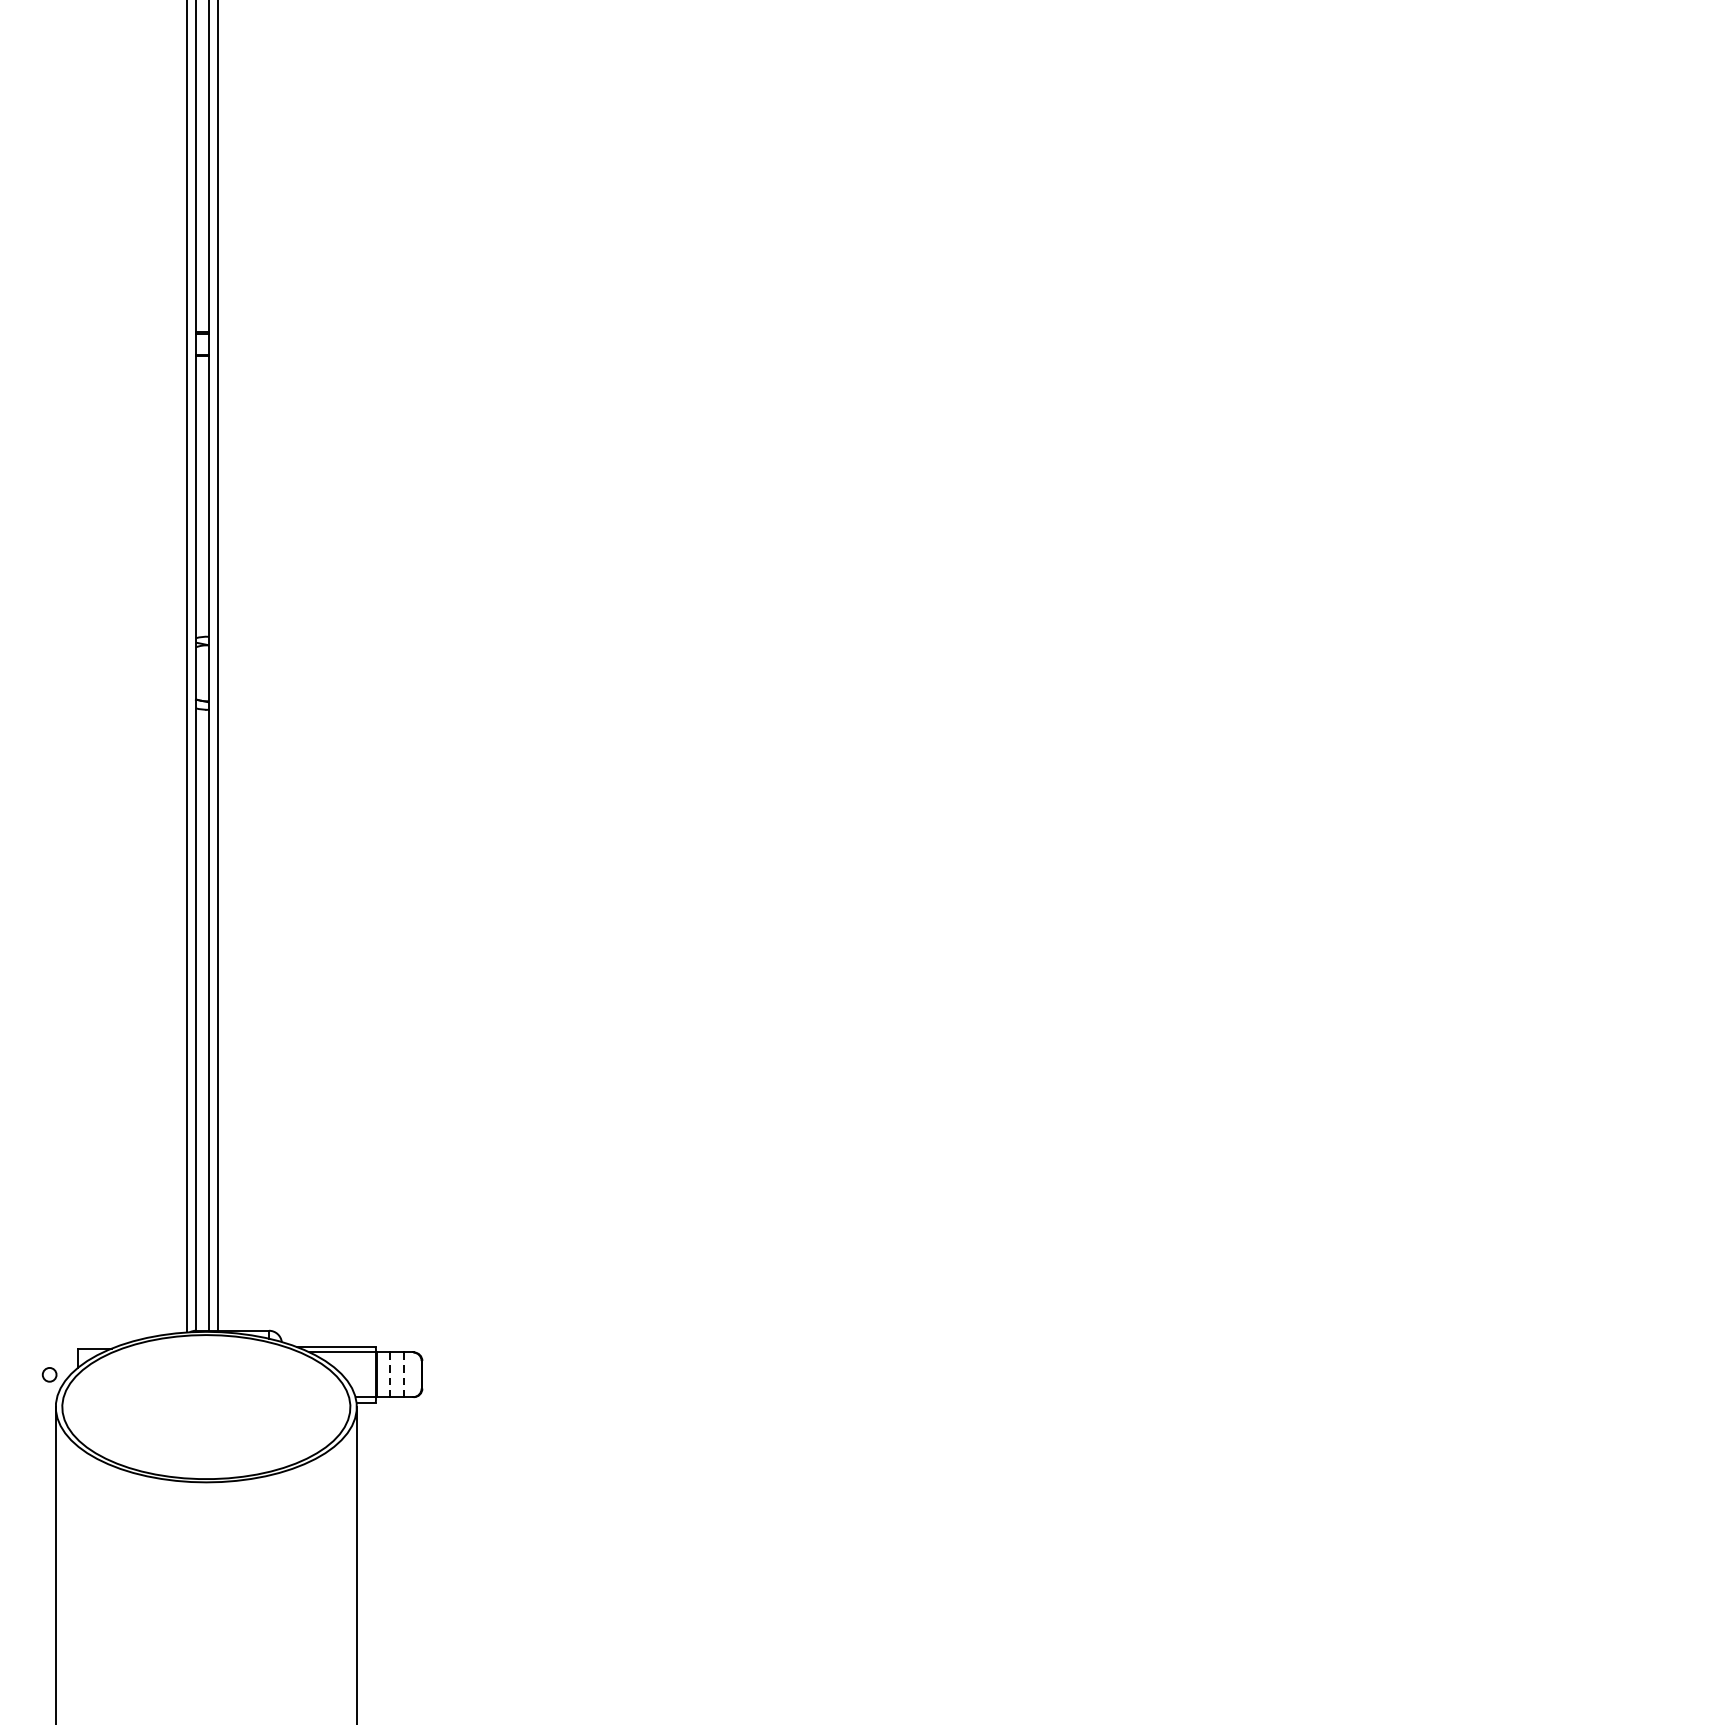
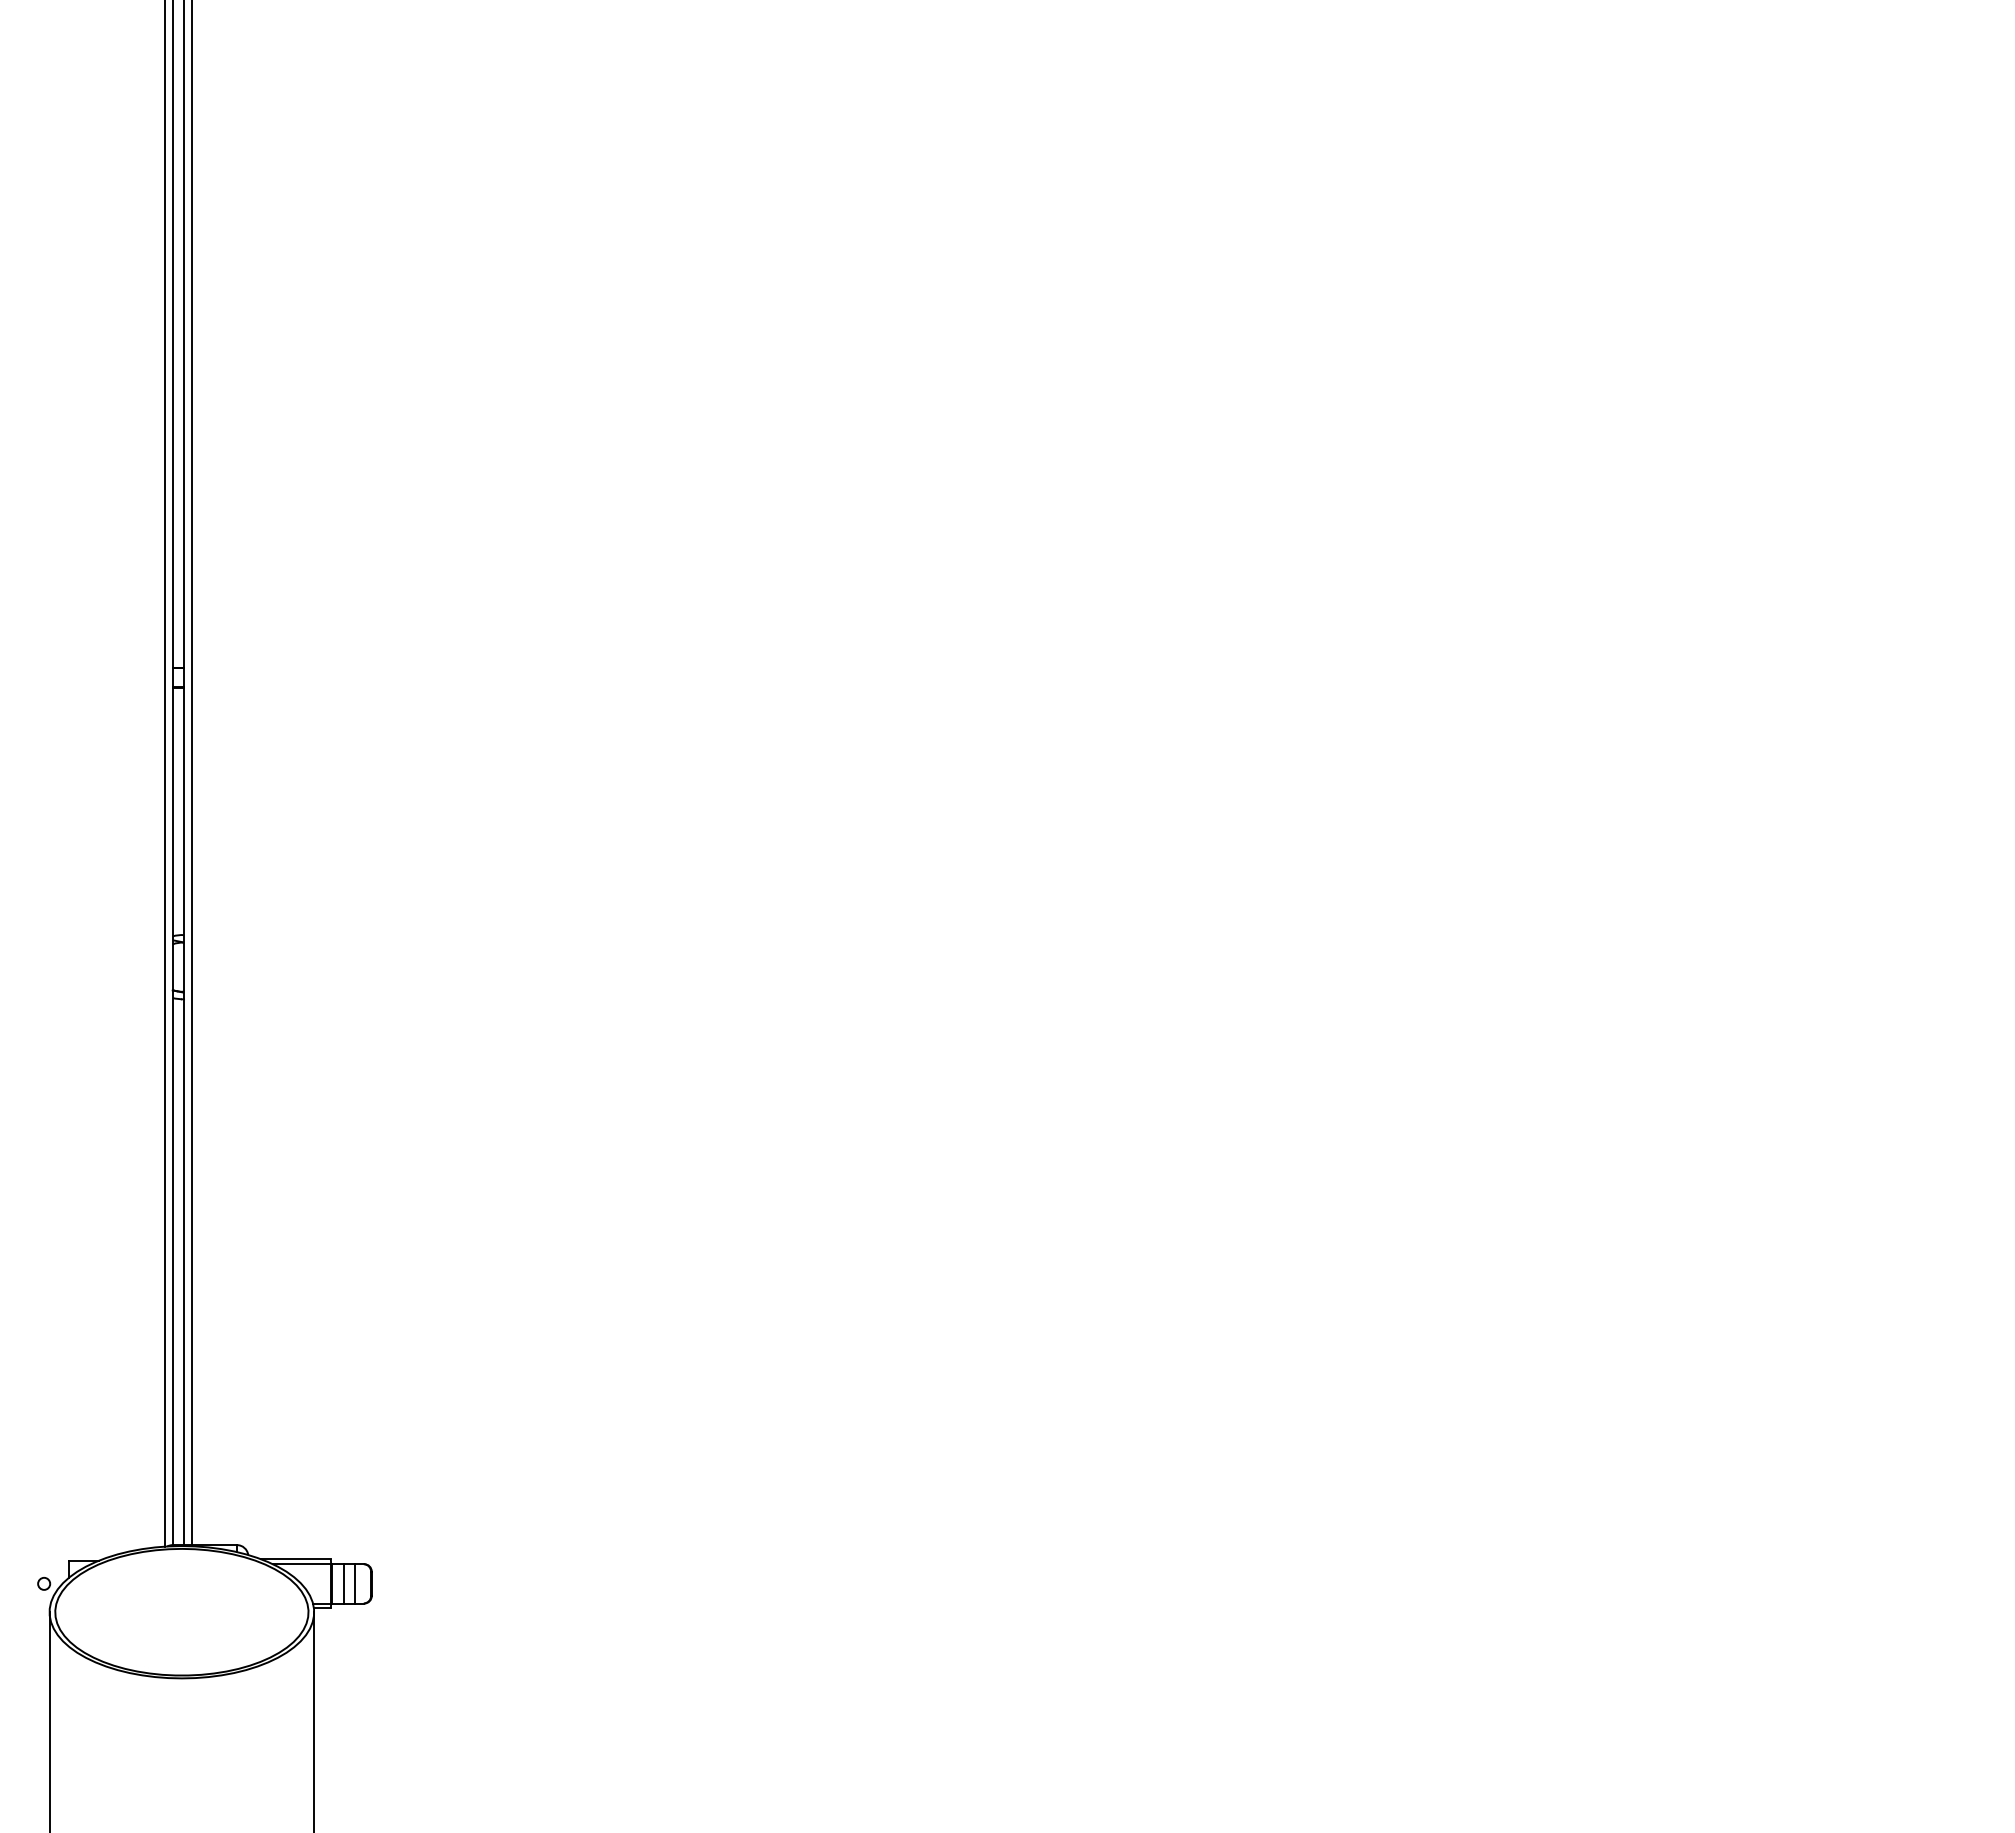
line: (390, 1374) -> (343, 1583), dashed -> solid
line: (403, 1374) -> (355, 1583), dashed -> solid

